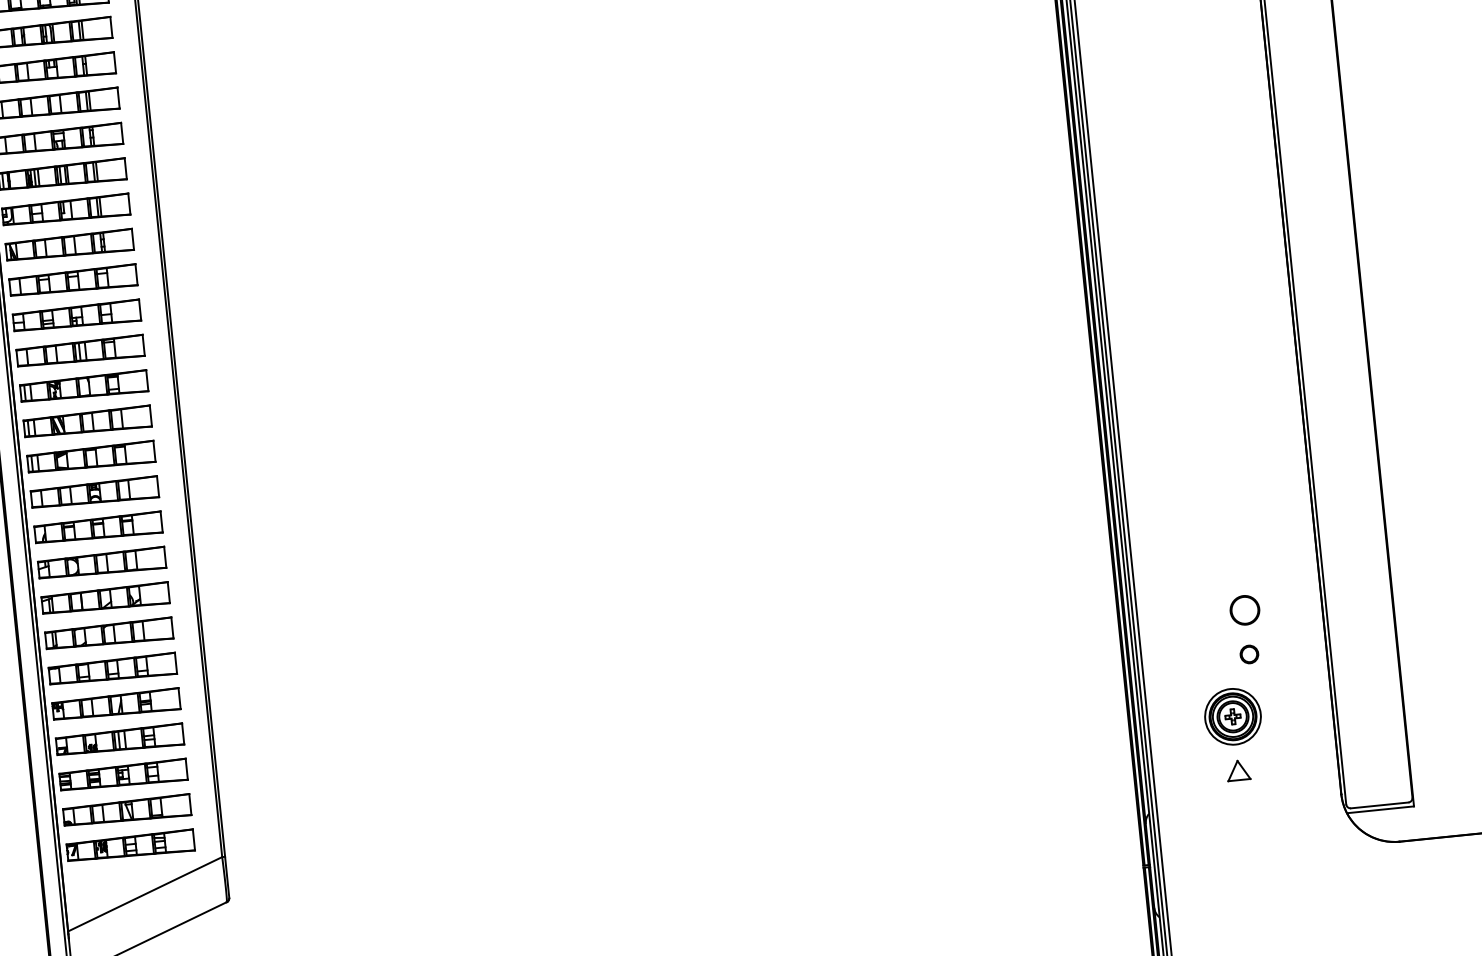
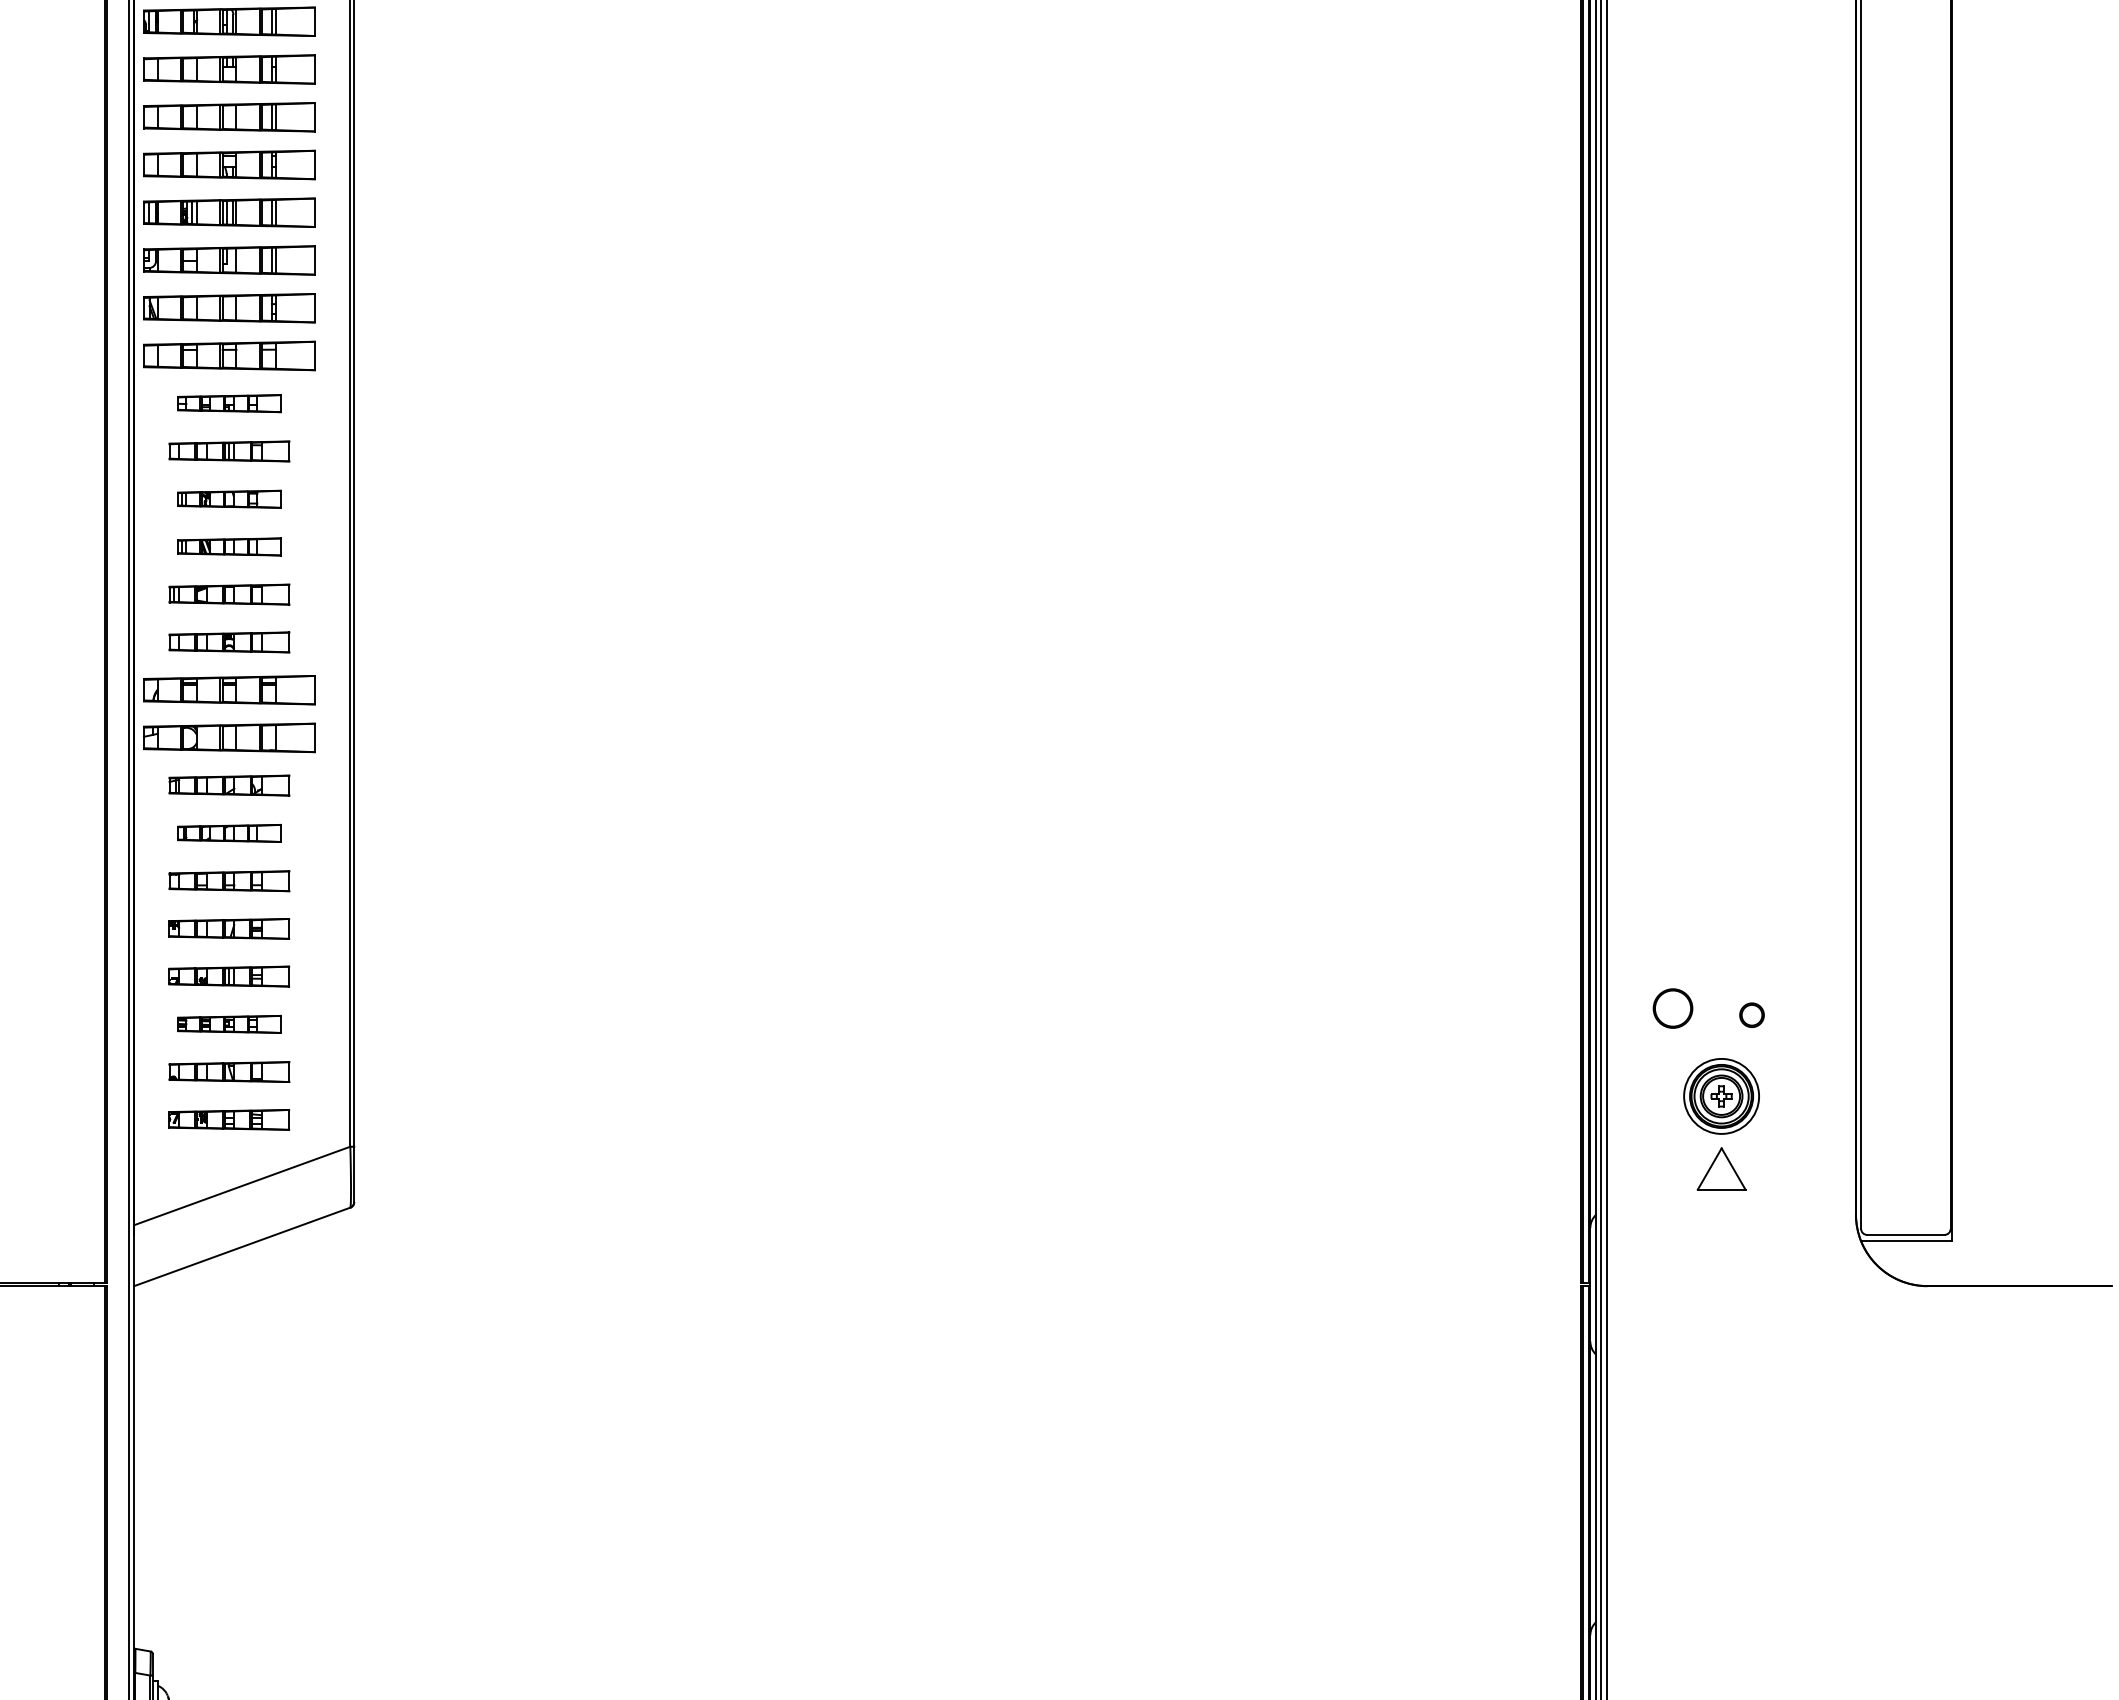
part: (76, 316) -> (229, 403), size x0.6
part: (80, 351) -> (229, 451), size x0.7
part: (84, 387) -> (229, 499), size x0.6
part: (87, 422) -> (229, 546), size x0.6
part: (91, 457) -> (229, 594), size x0.7
part: (94, 493) -> (229, 642), size x0.7
part: (105, 598) -> (229, 785), size x0.7
part: (1244, 610) -> (1672, 1008), moved
part: (109, 634) -> (229, 833), size x0.6
part: (112, 669) -> (229, 881), size x0.7
part: (115, 704) -> (228, 928), size x0.7
part: (119, 740) -> (228, 976), size x0.7
part: (1238, 770) -> (1721, 1168), size x1.6
part: (123, 775) -> (229, 1024), size x0.6
part: (127, 810) -> (229, 1071), size x0.7
part: (130, 846) -> (228, 1119), size x0.7

